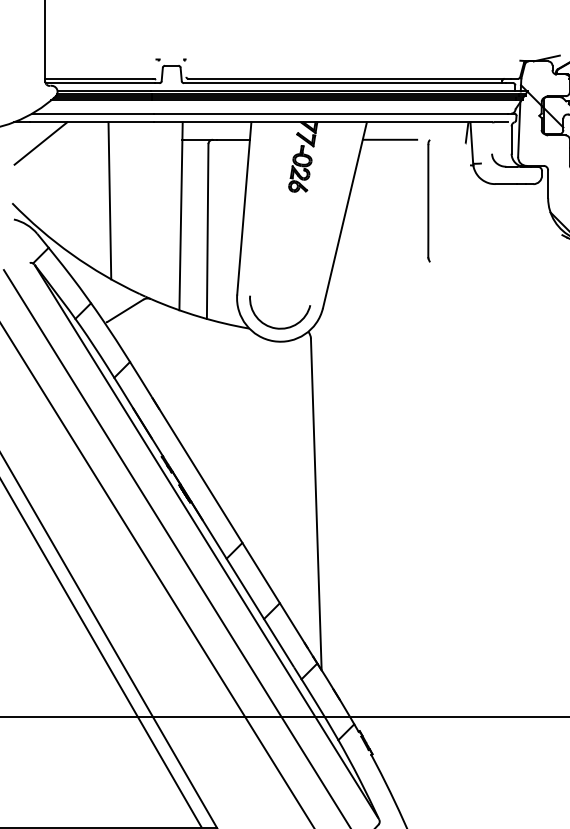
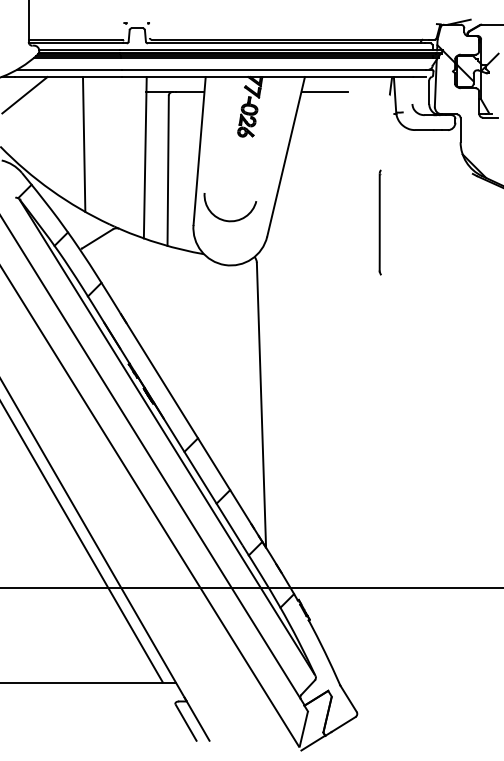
line: (428, 200) -> (379, 222), moved
arc: (274, 326) -> (225, 219), moved

